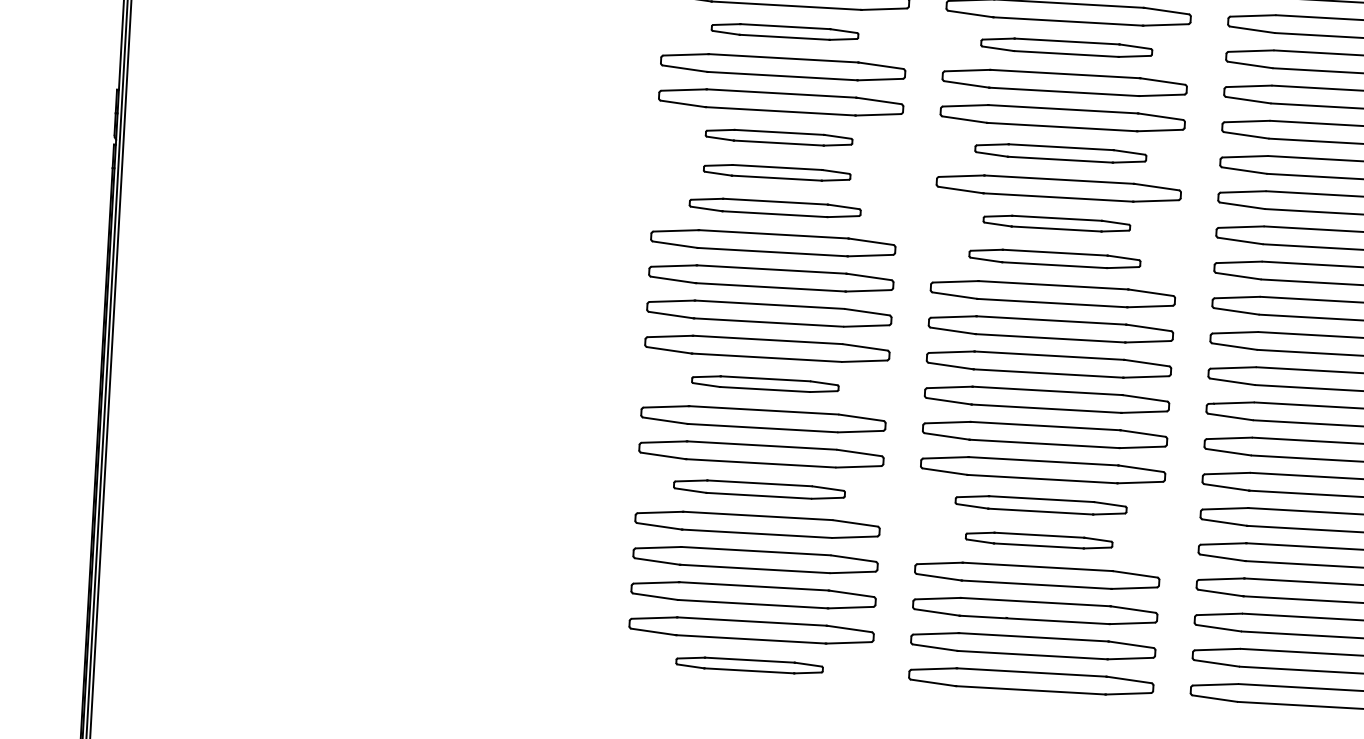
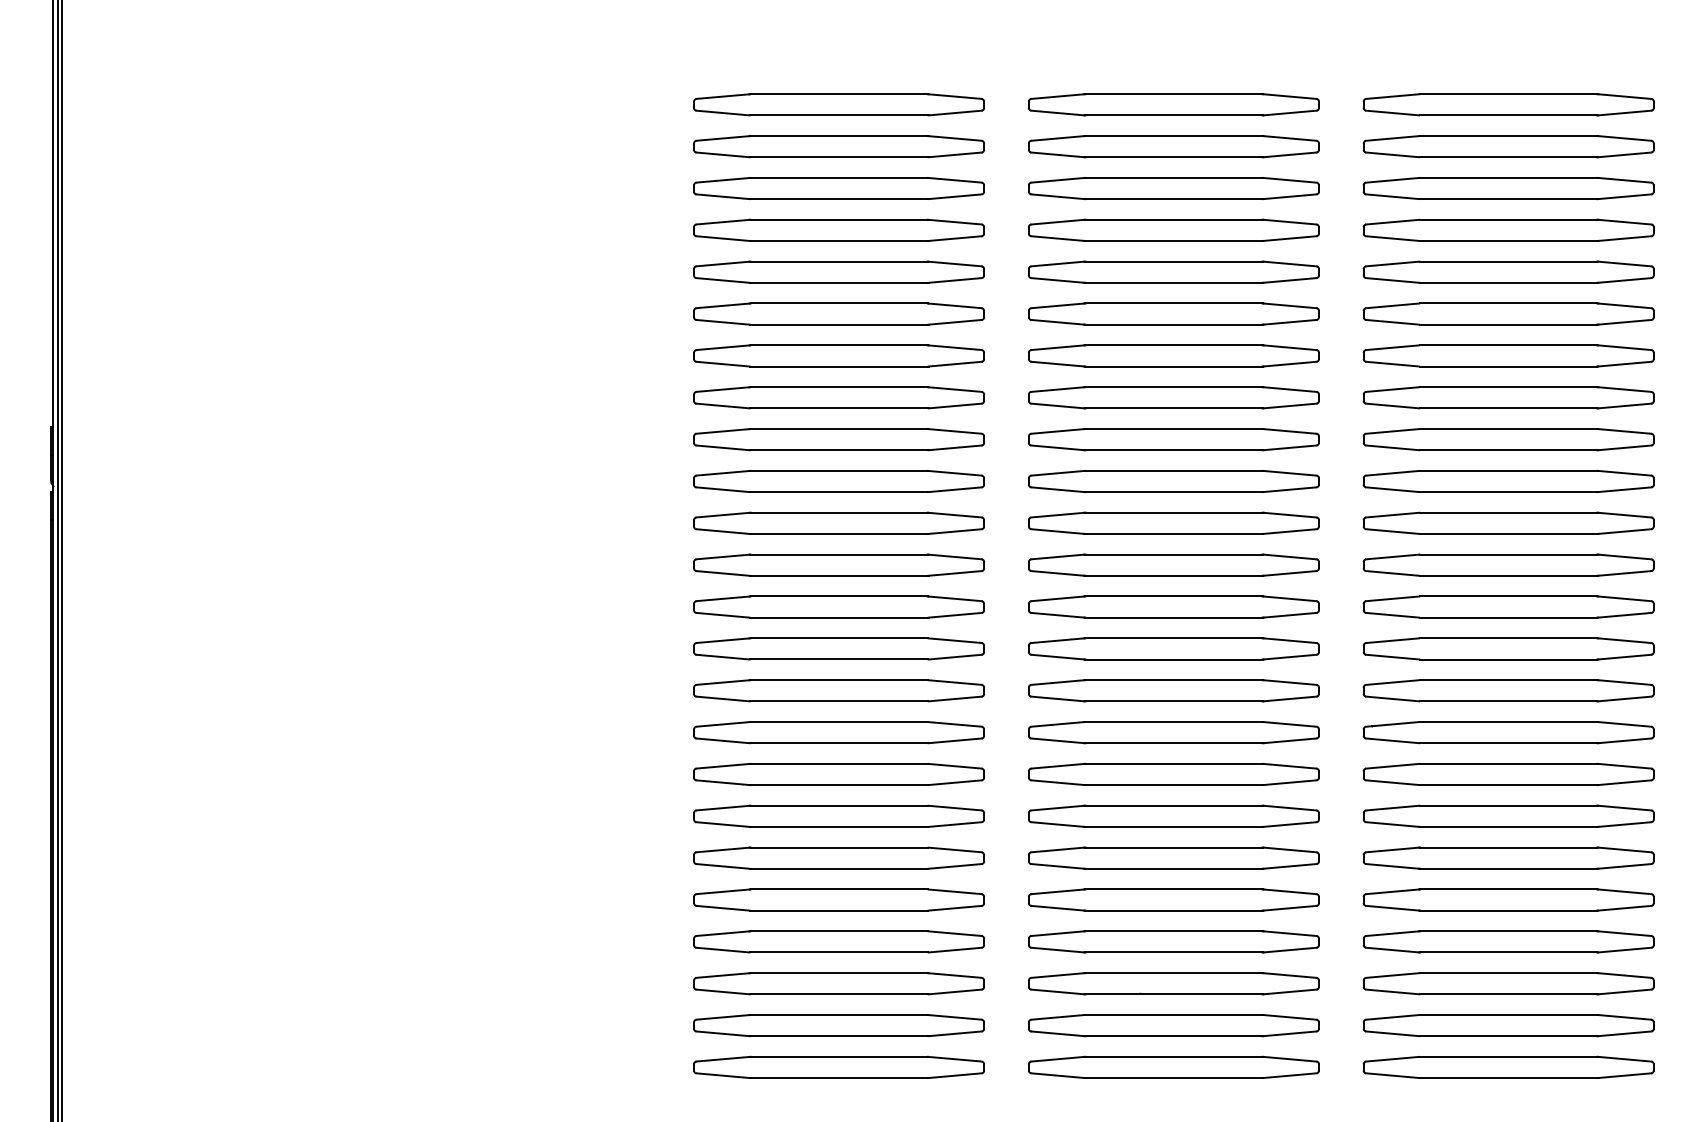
part: (784, 31) -> (838, 313), size x1.67
part: (1066, 47) -> (1173, 313), size x1.43
part: (778, 137) -> (838, 439), size x1.67
part: (1060, 153) -> (1173, 439), size x1.43
part: (776, 172) -> (838, 481), size x1.67
part: (774, 207) -> (838, 522), size x1.43
part: (1056, 223) -> (1173, 522), size x1.67
part: (1054, 258) -> (1173, 564), size x1.43
part: (764, 383) -> (838, 732), size x1.67
part: (759, 489) -> (838, 857), size x1.43
part: (1040, 504) -> (1173, 857), size x1.43
part: (1038, 540) -> (1173, 899), size x1.67
part: (749, 664) -> (838, 1066), size x1.67

